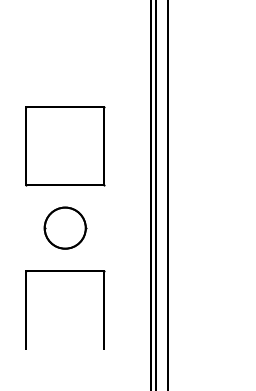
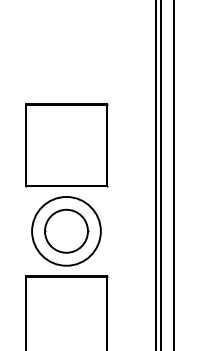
circle: (64, 227) -> (65, 230), size x1.6

